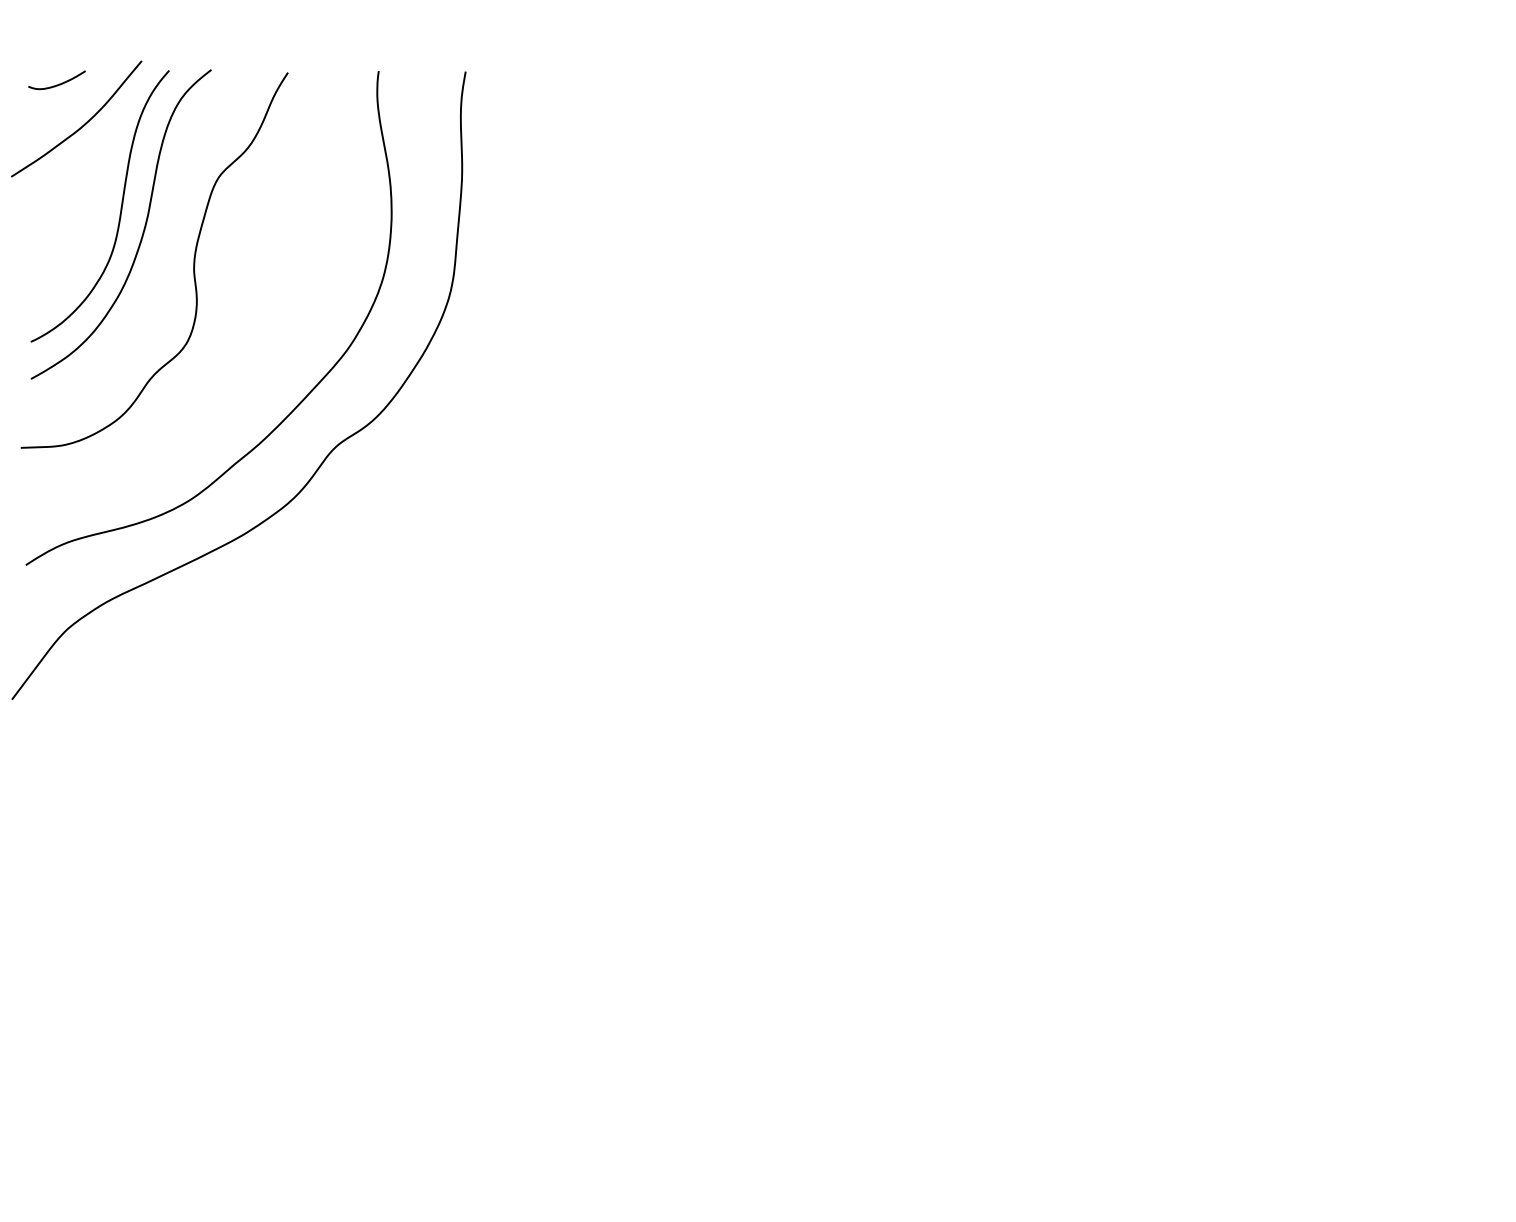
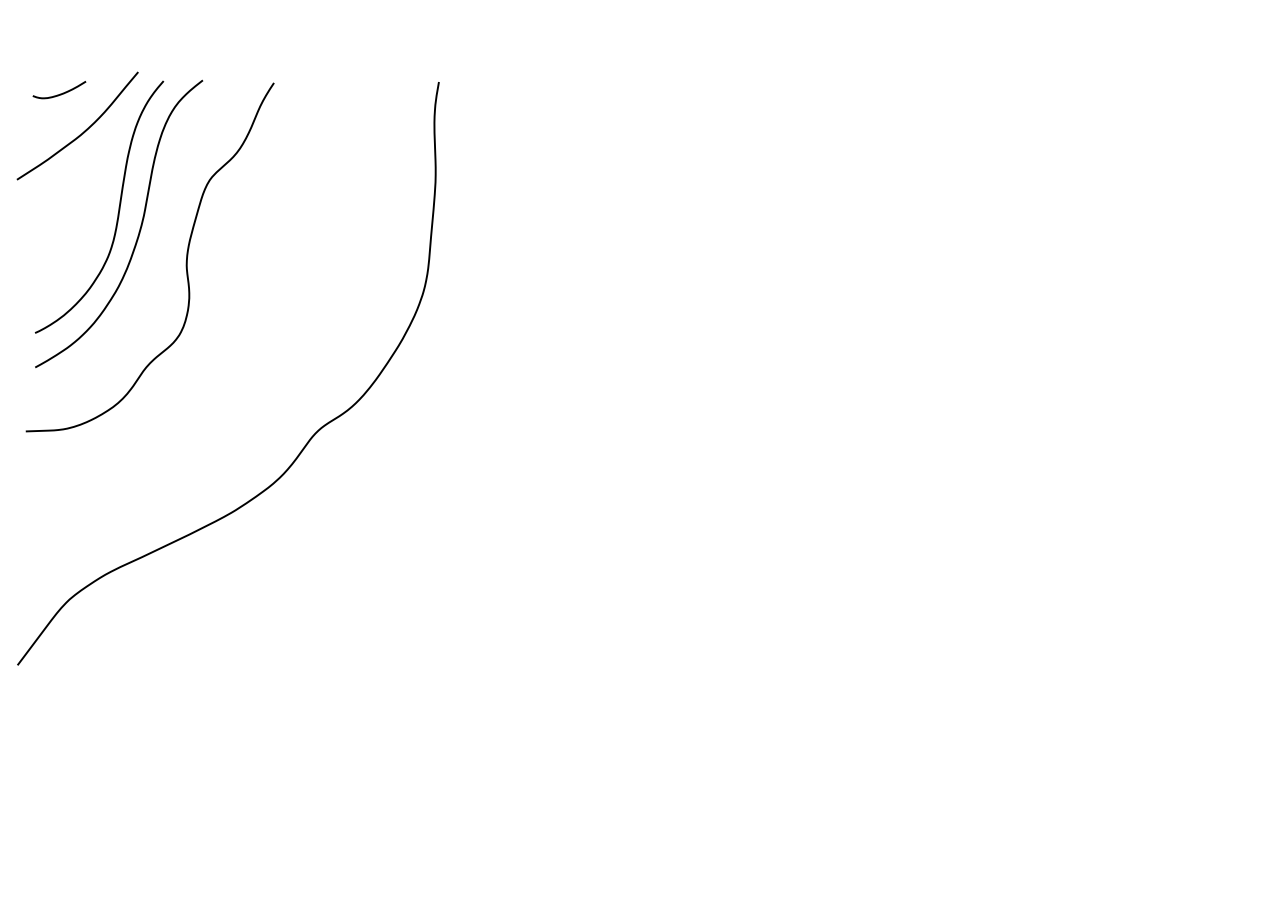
curve: (296, 405) -> (281, 392), removed

